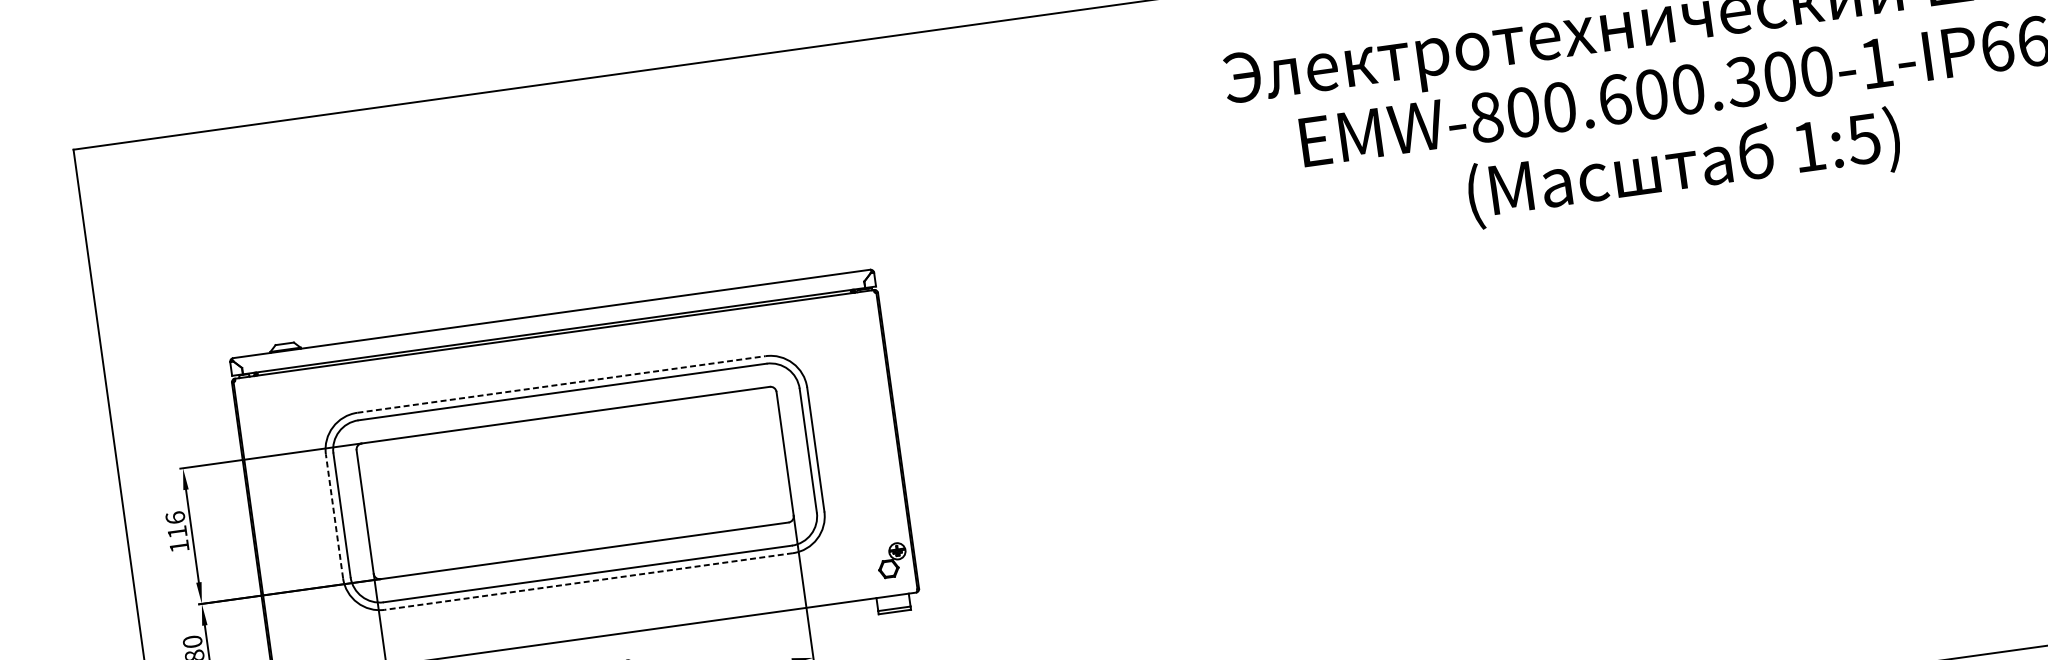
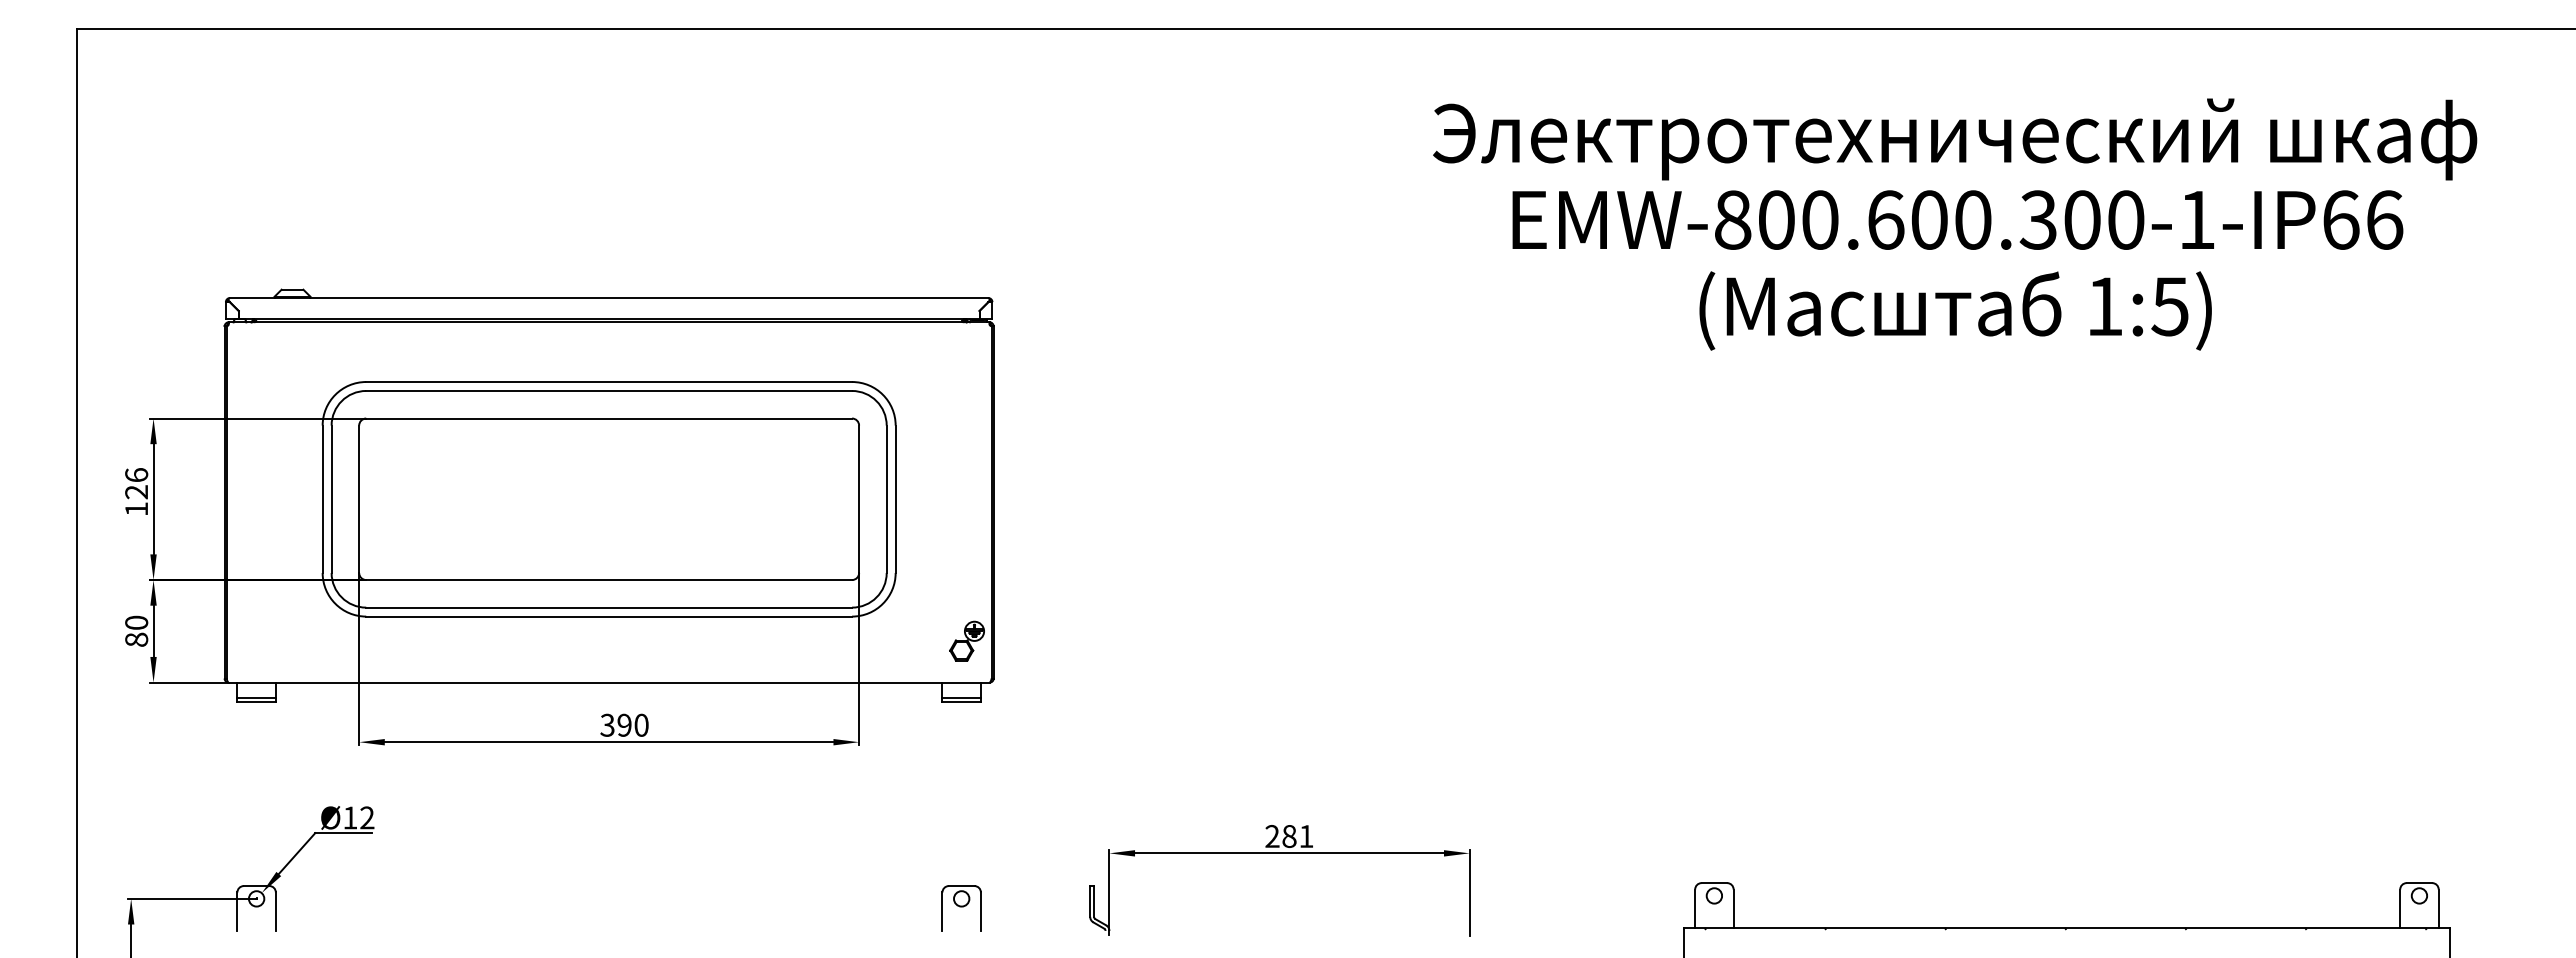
line: (561, 384) -> (609, 382), dashed -> solid
line: (334, 516) -> (322, 499), dashed -> solid
text: (177, 532) -> (136, 492), 116 -> 126
line: (589, 581) -> (609, 616), dashed -> solid

